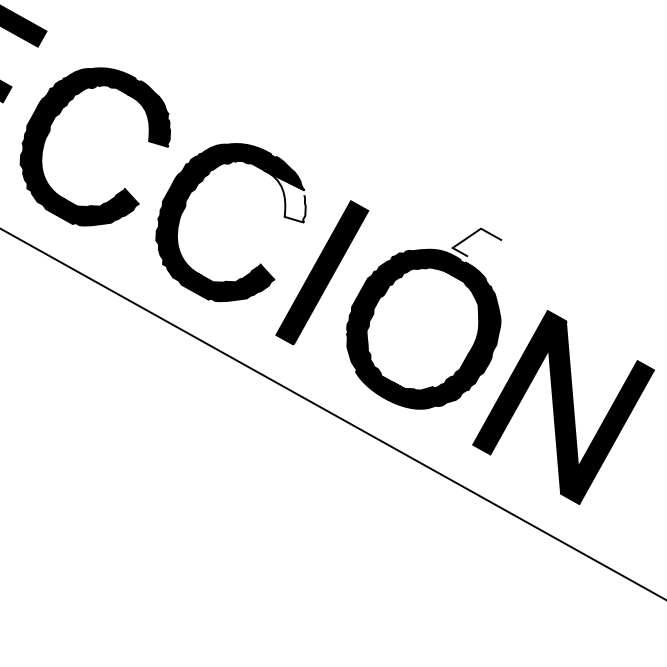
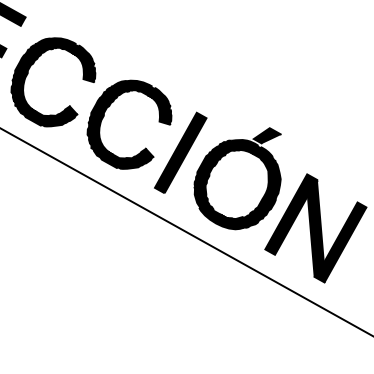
fill: (284, 195) -> (159, 109), added
fill: (477, 241) -> (267, 135), added

